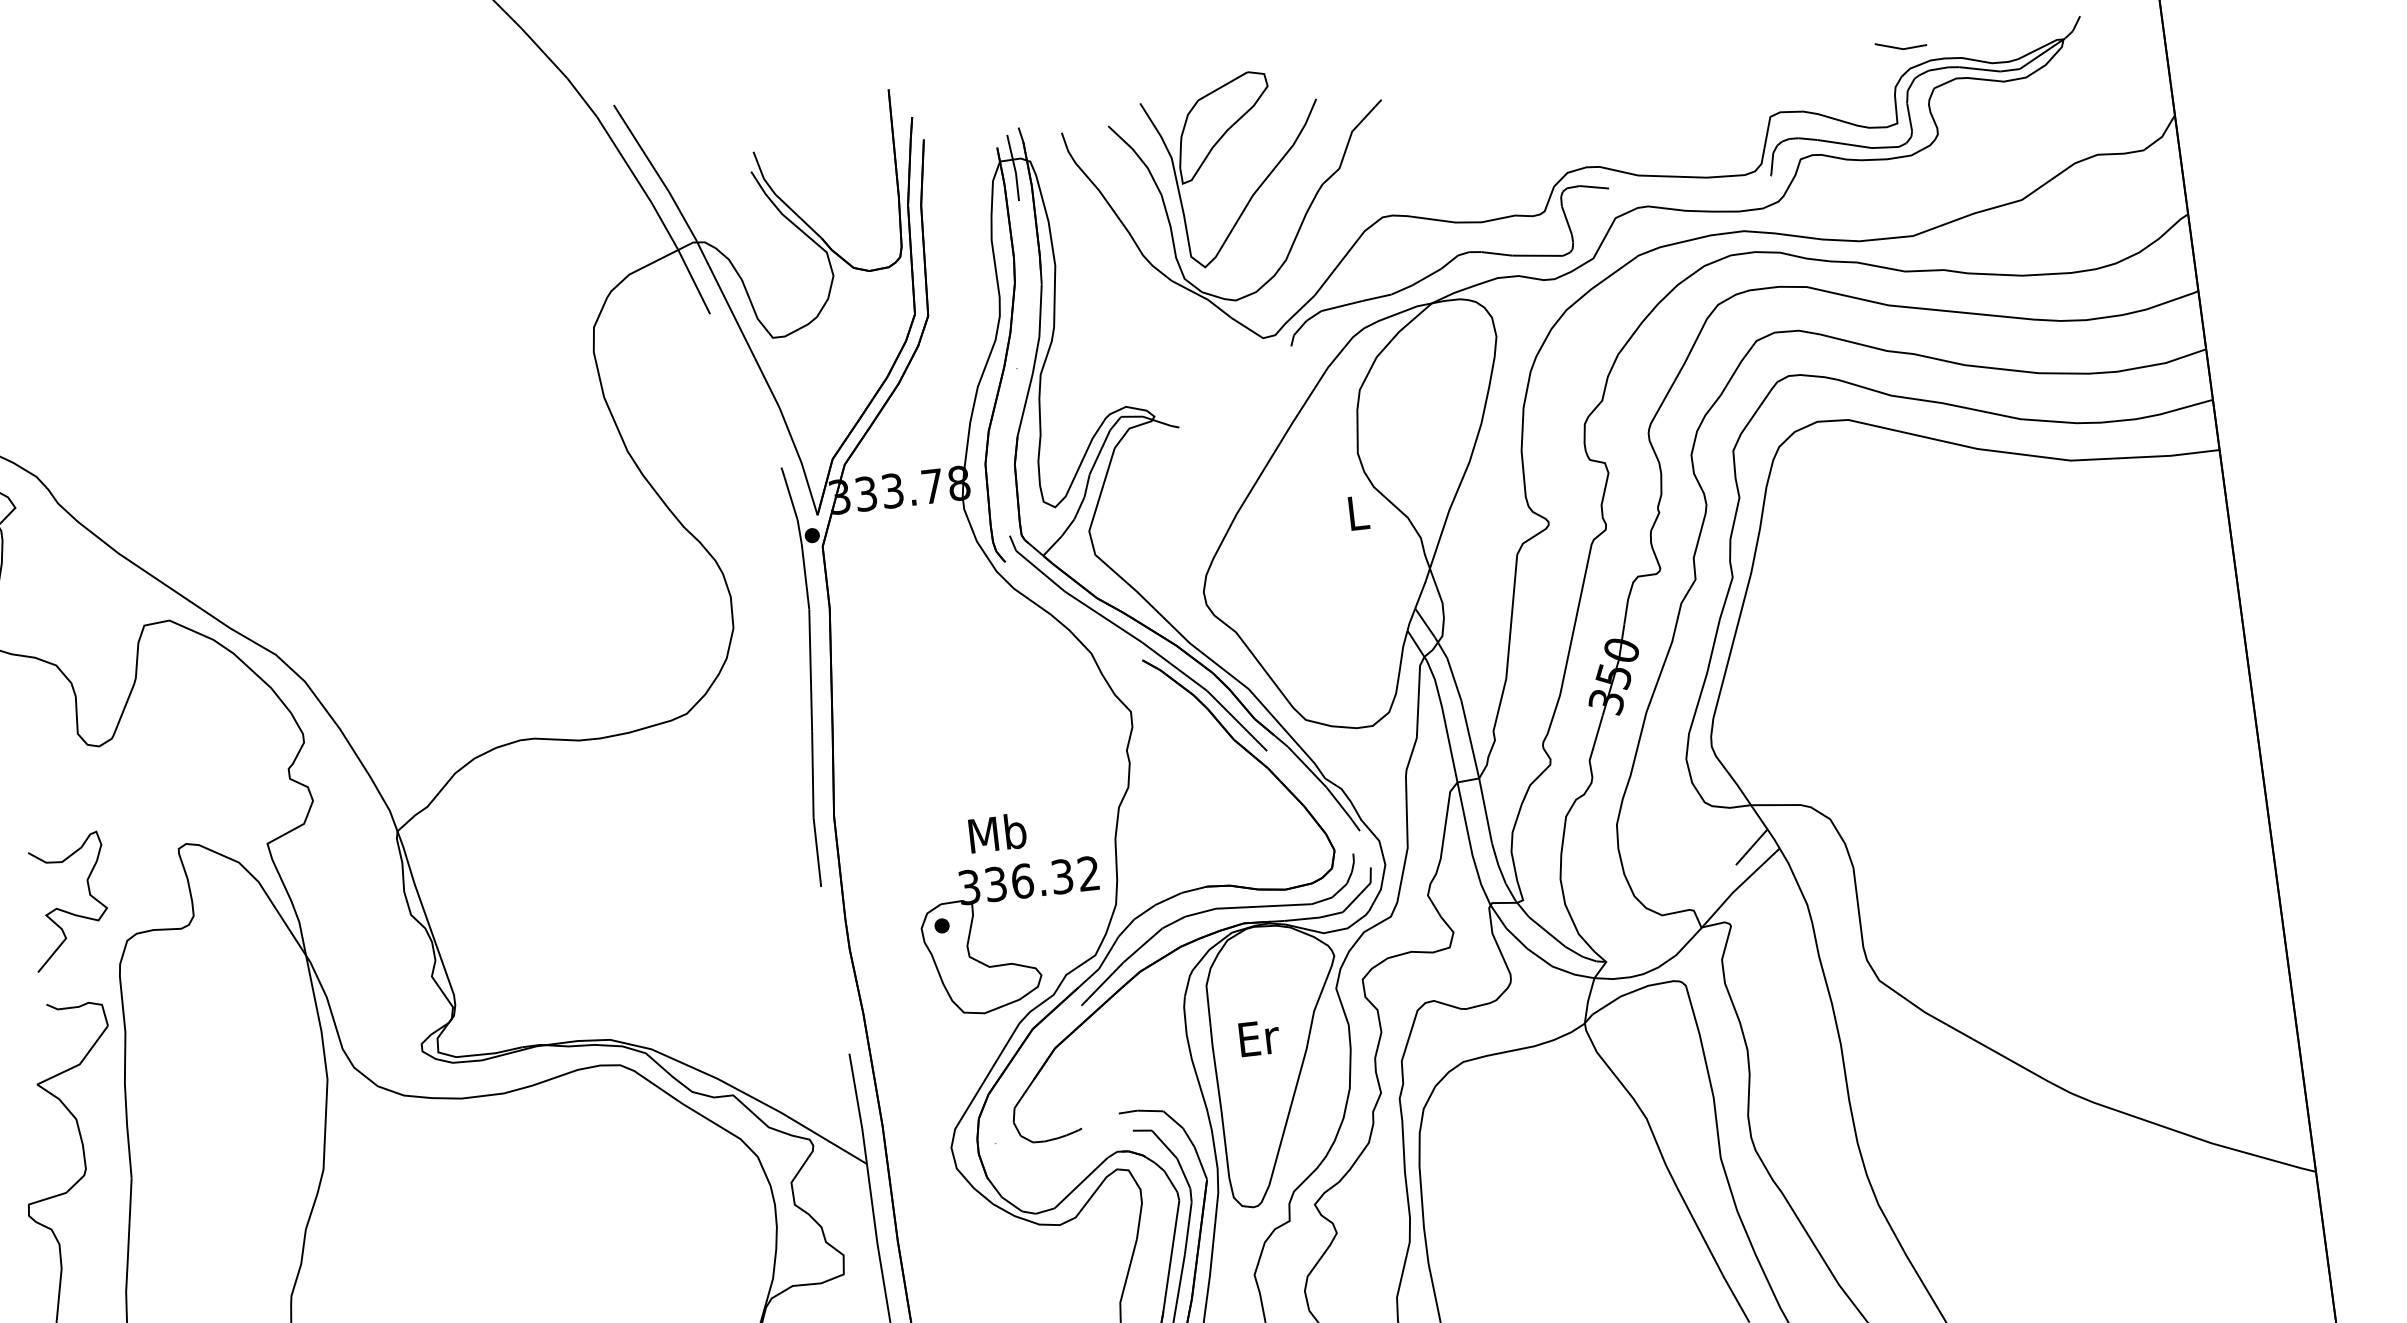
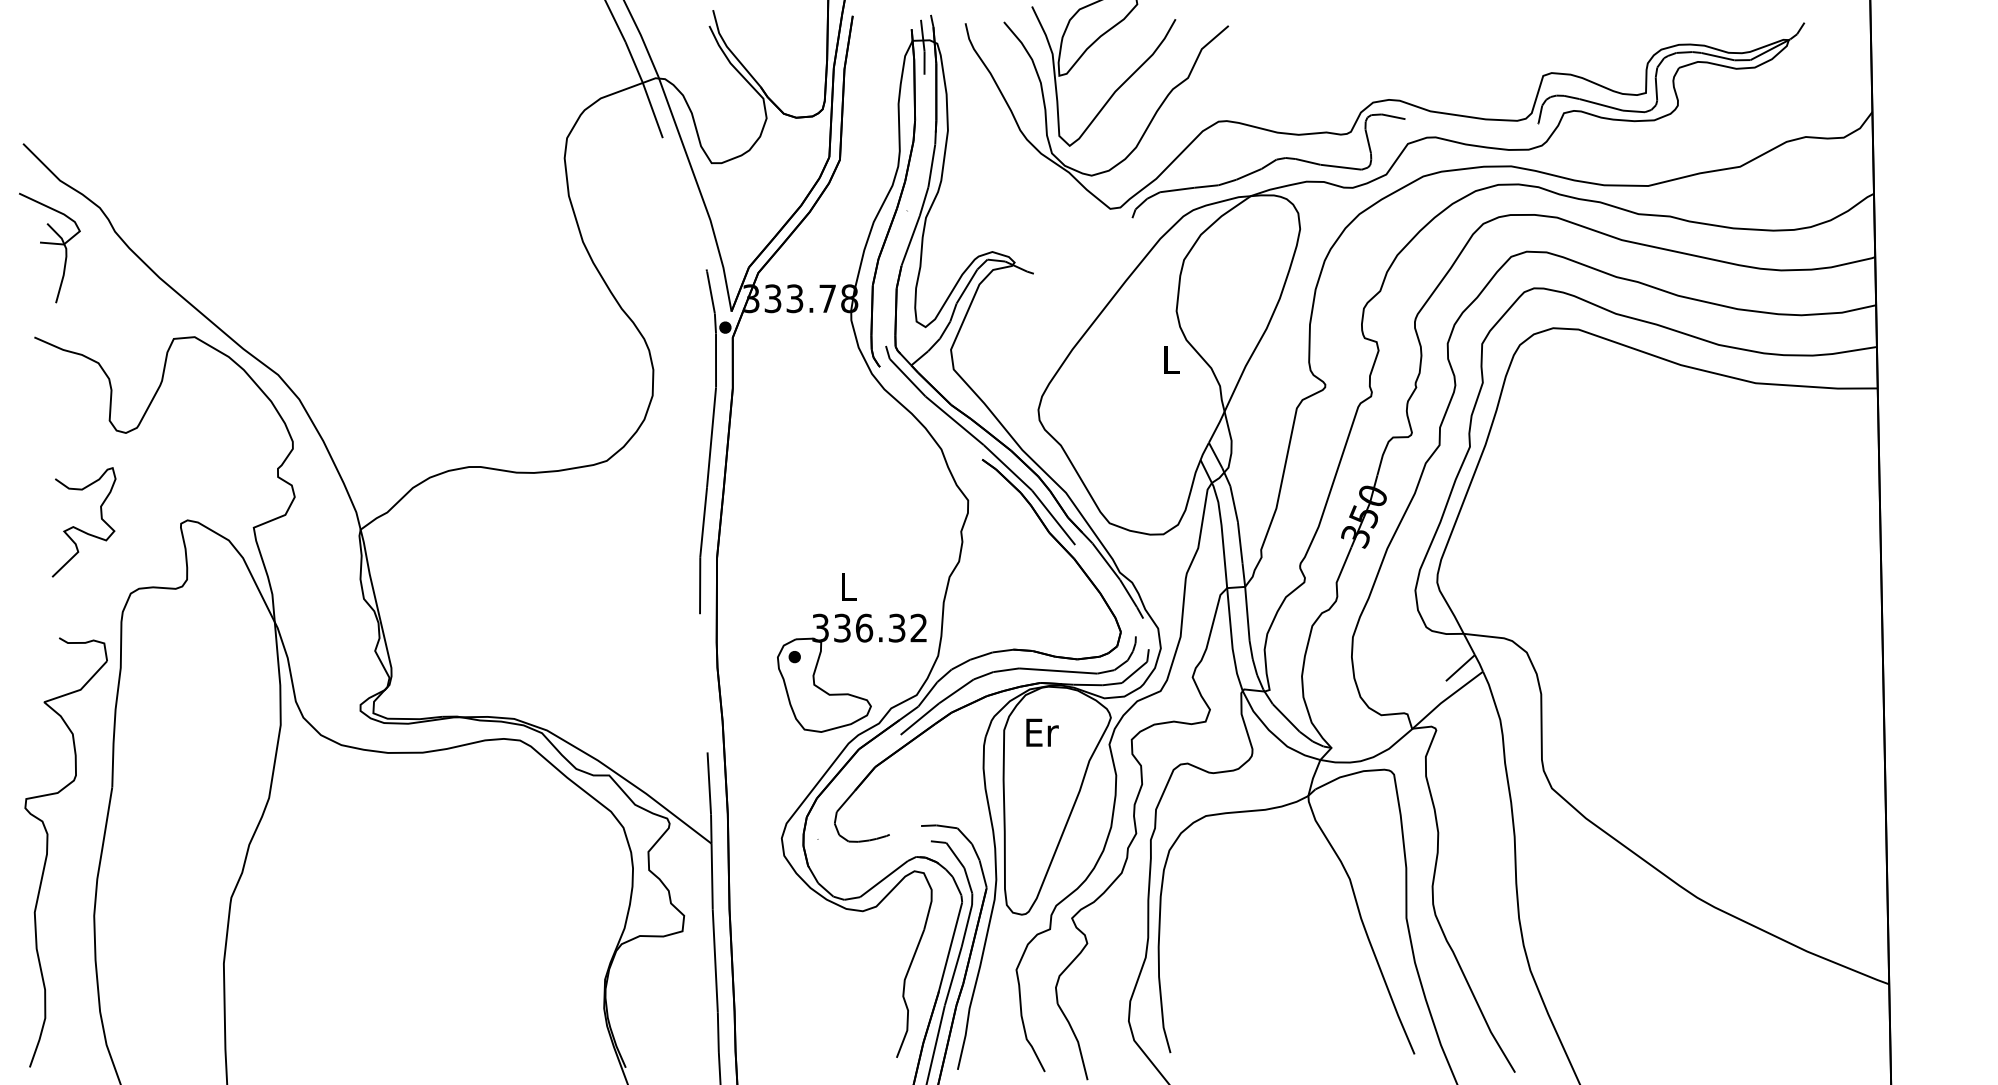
line: (1900, 47) -> (1655, 31), removed
text: (997, 832) -> (848, 586), Mb -> L
curve: (66, 910) -> (81, 529), moved
text: (1259, 1037) -> (1042, 732), moved

